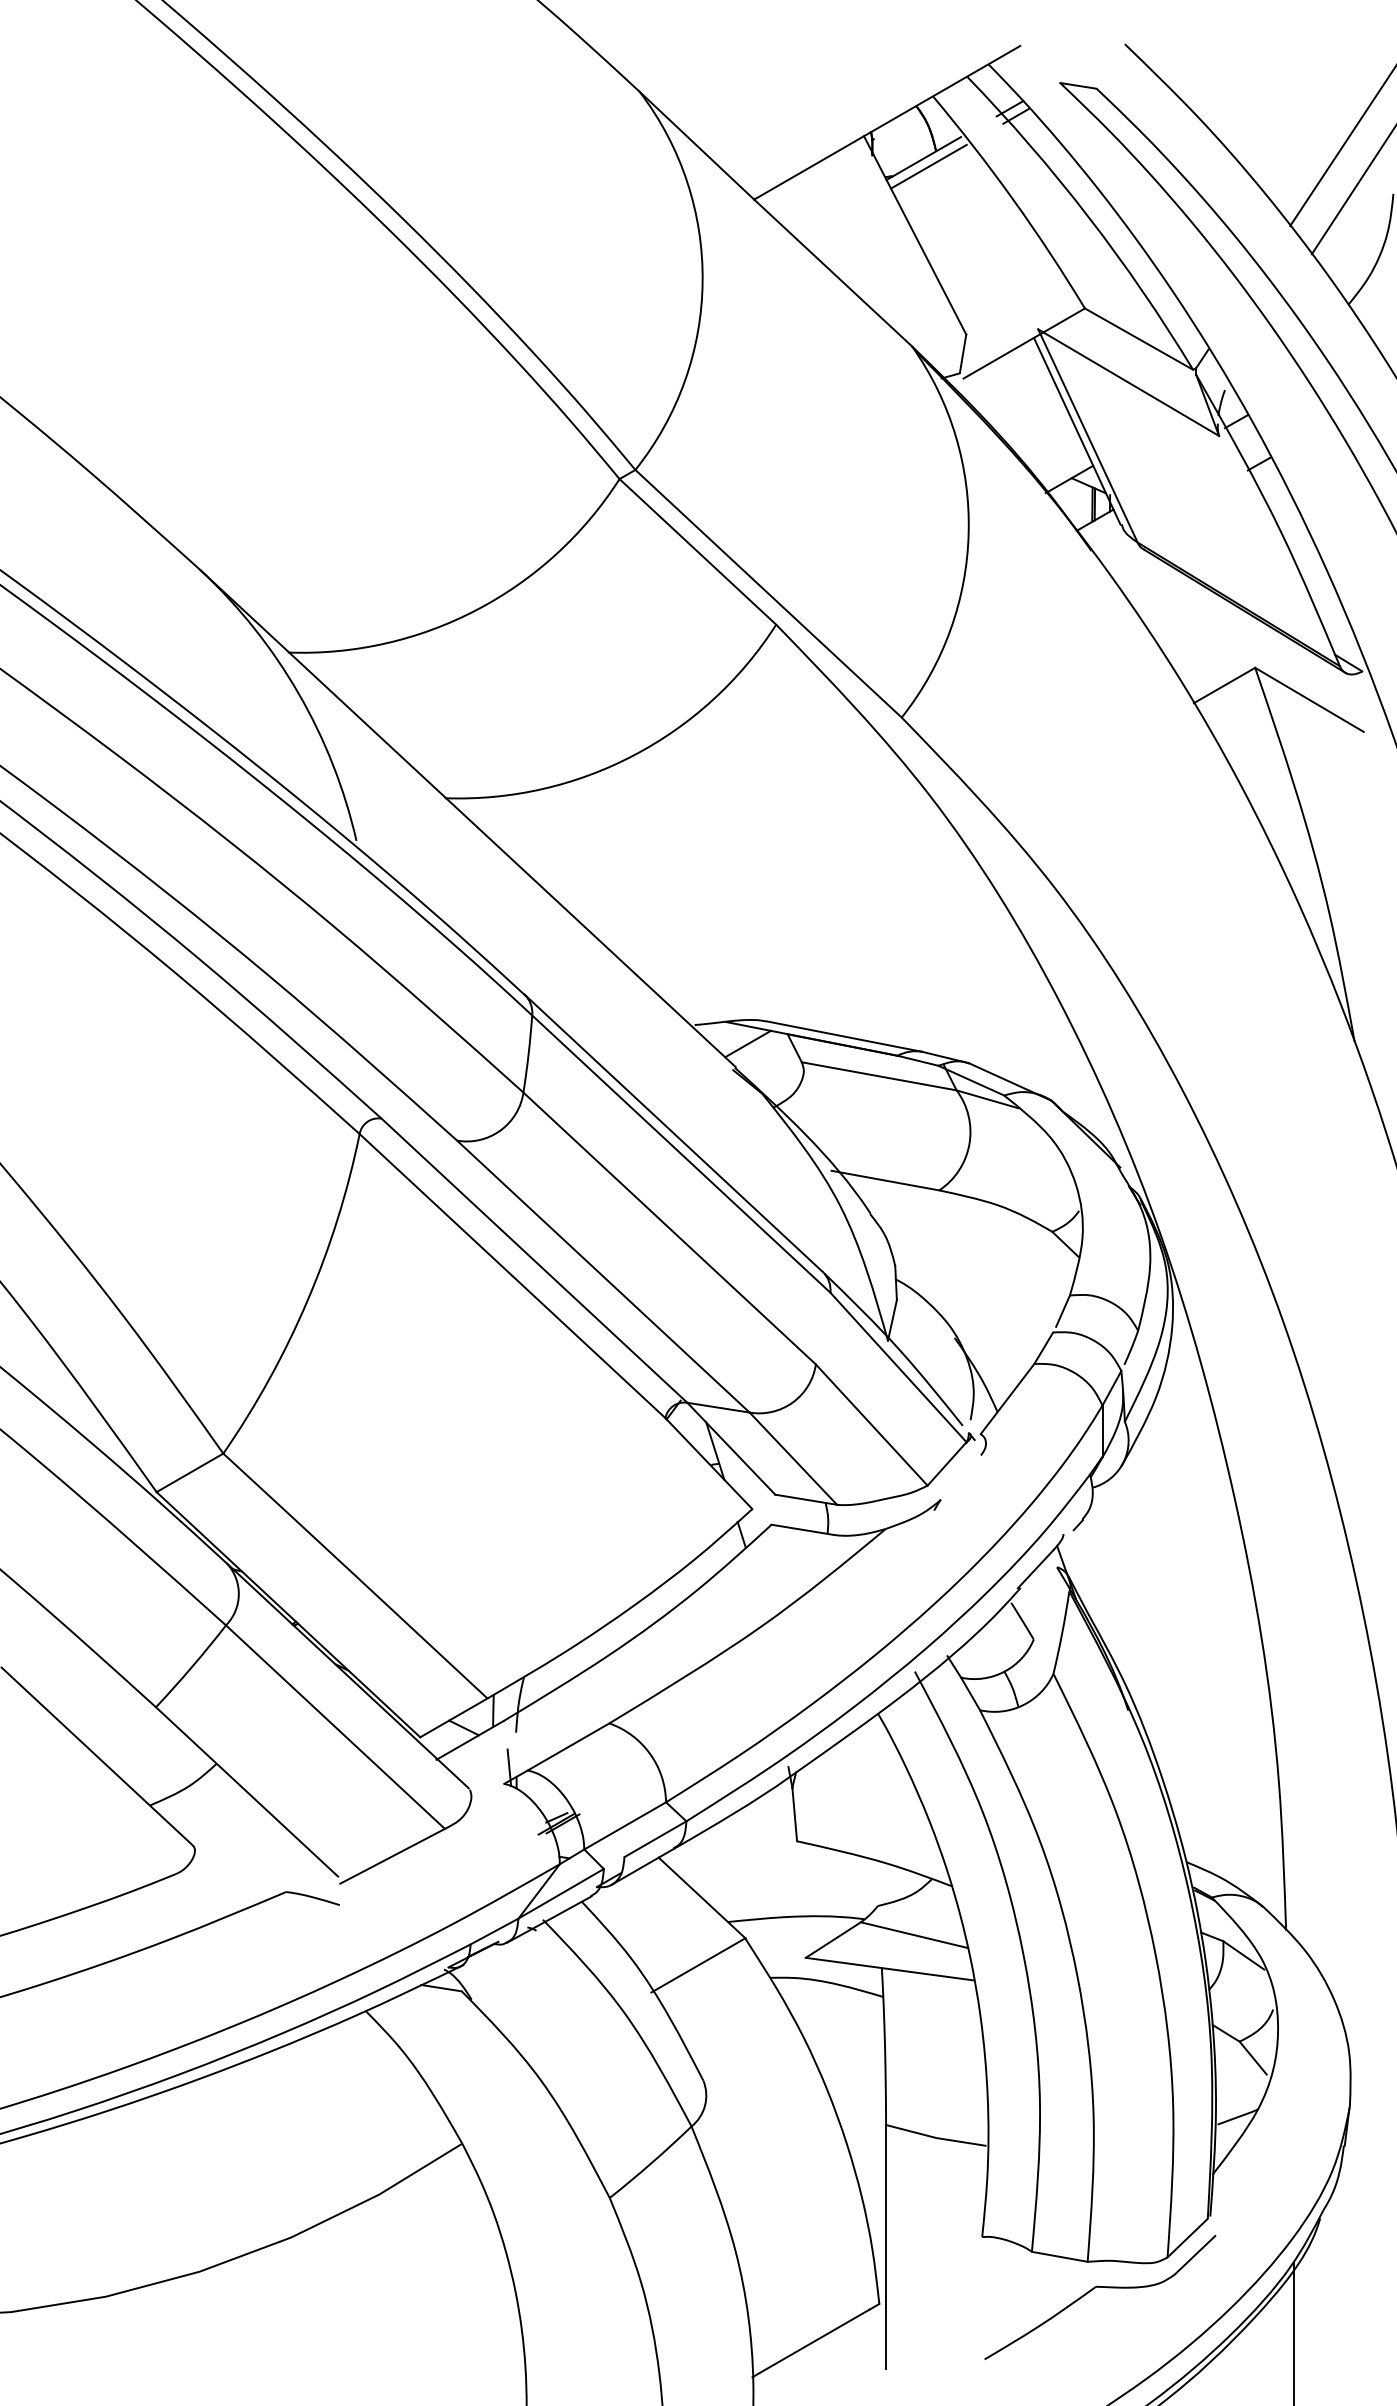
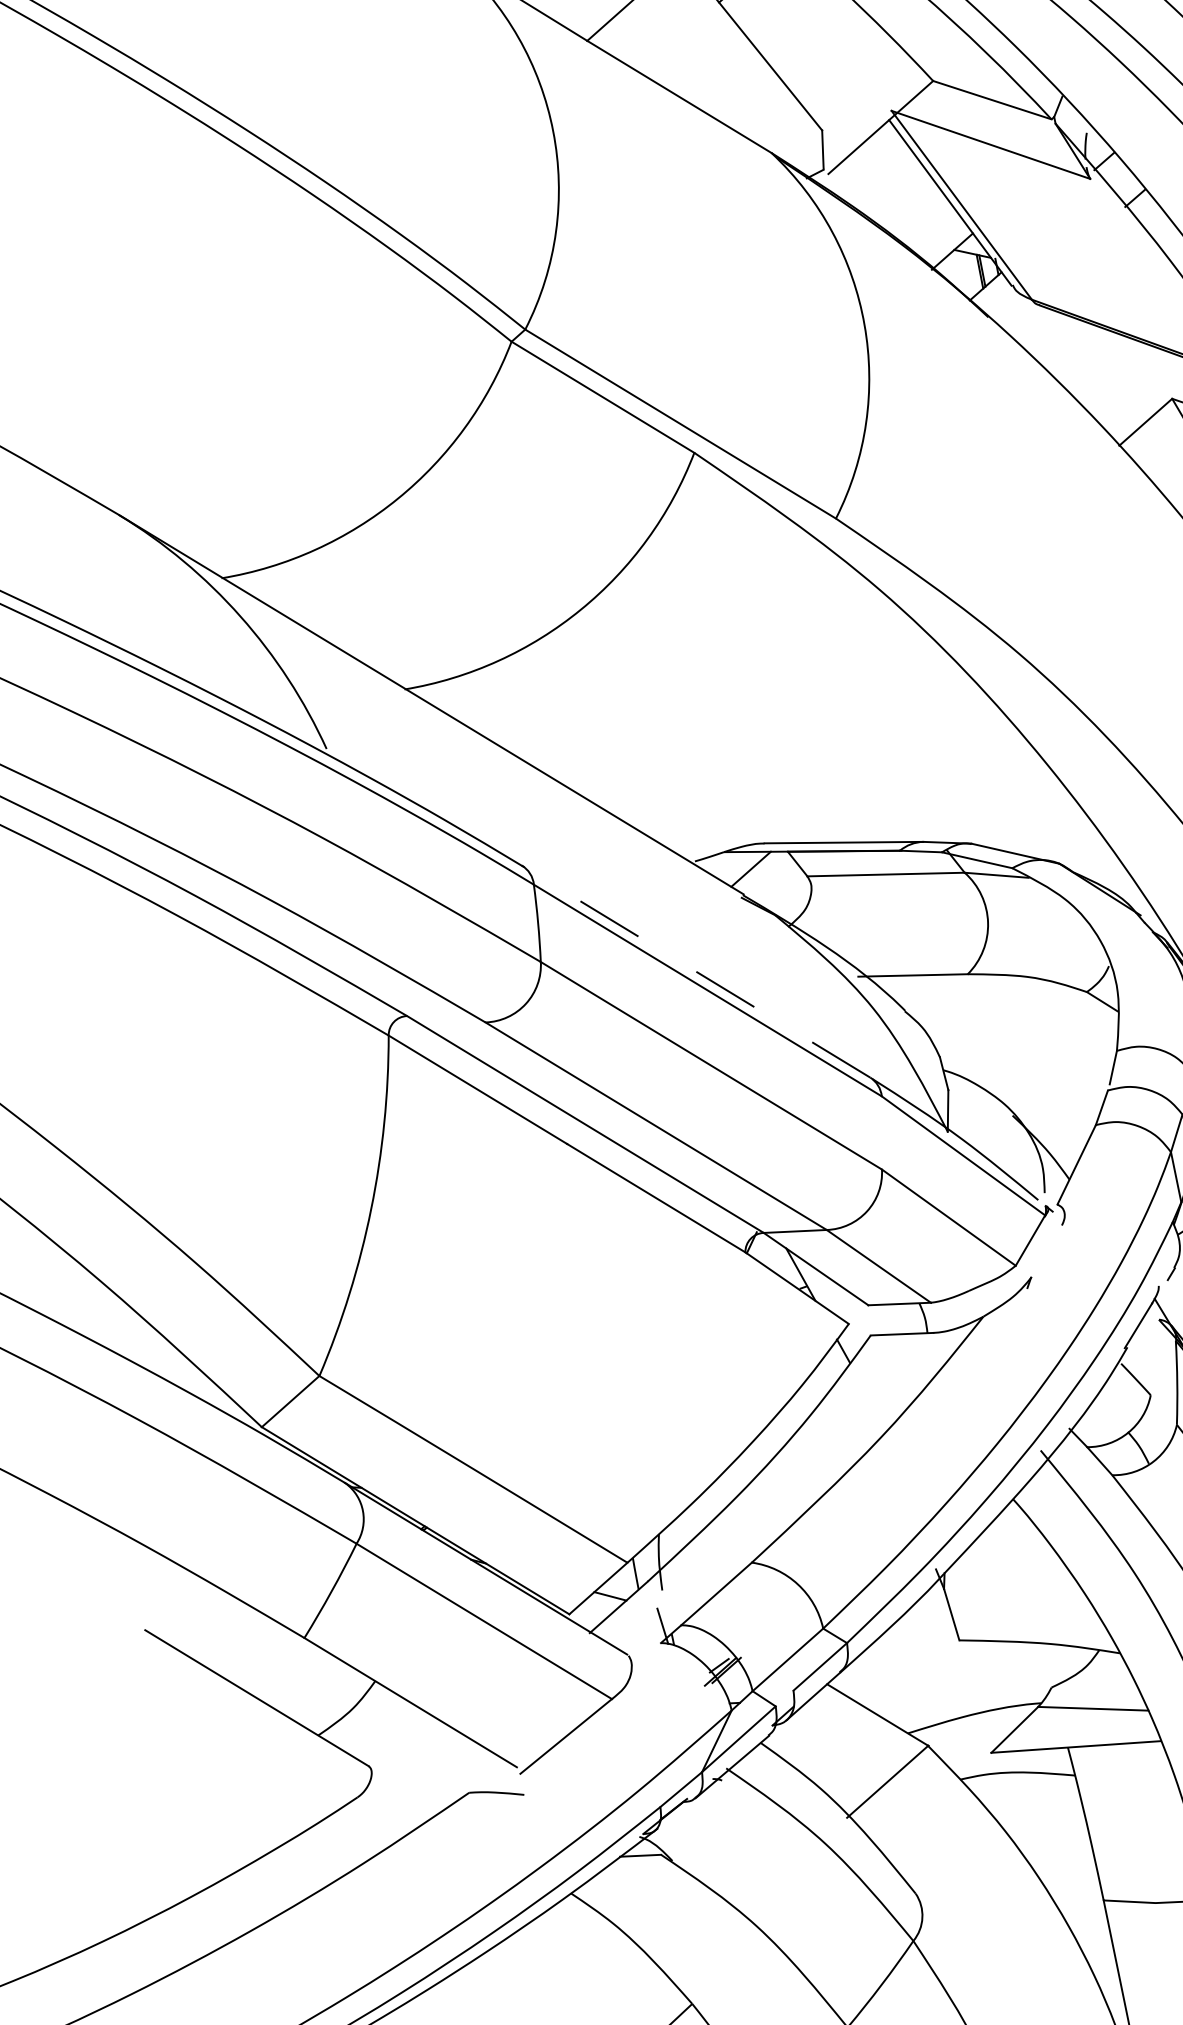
line: (673, 1133) -> (696, 971), solid -> dashed

